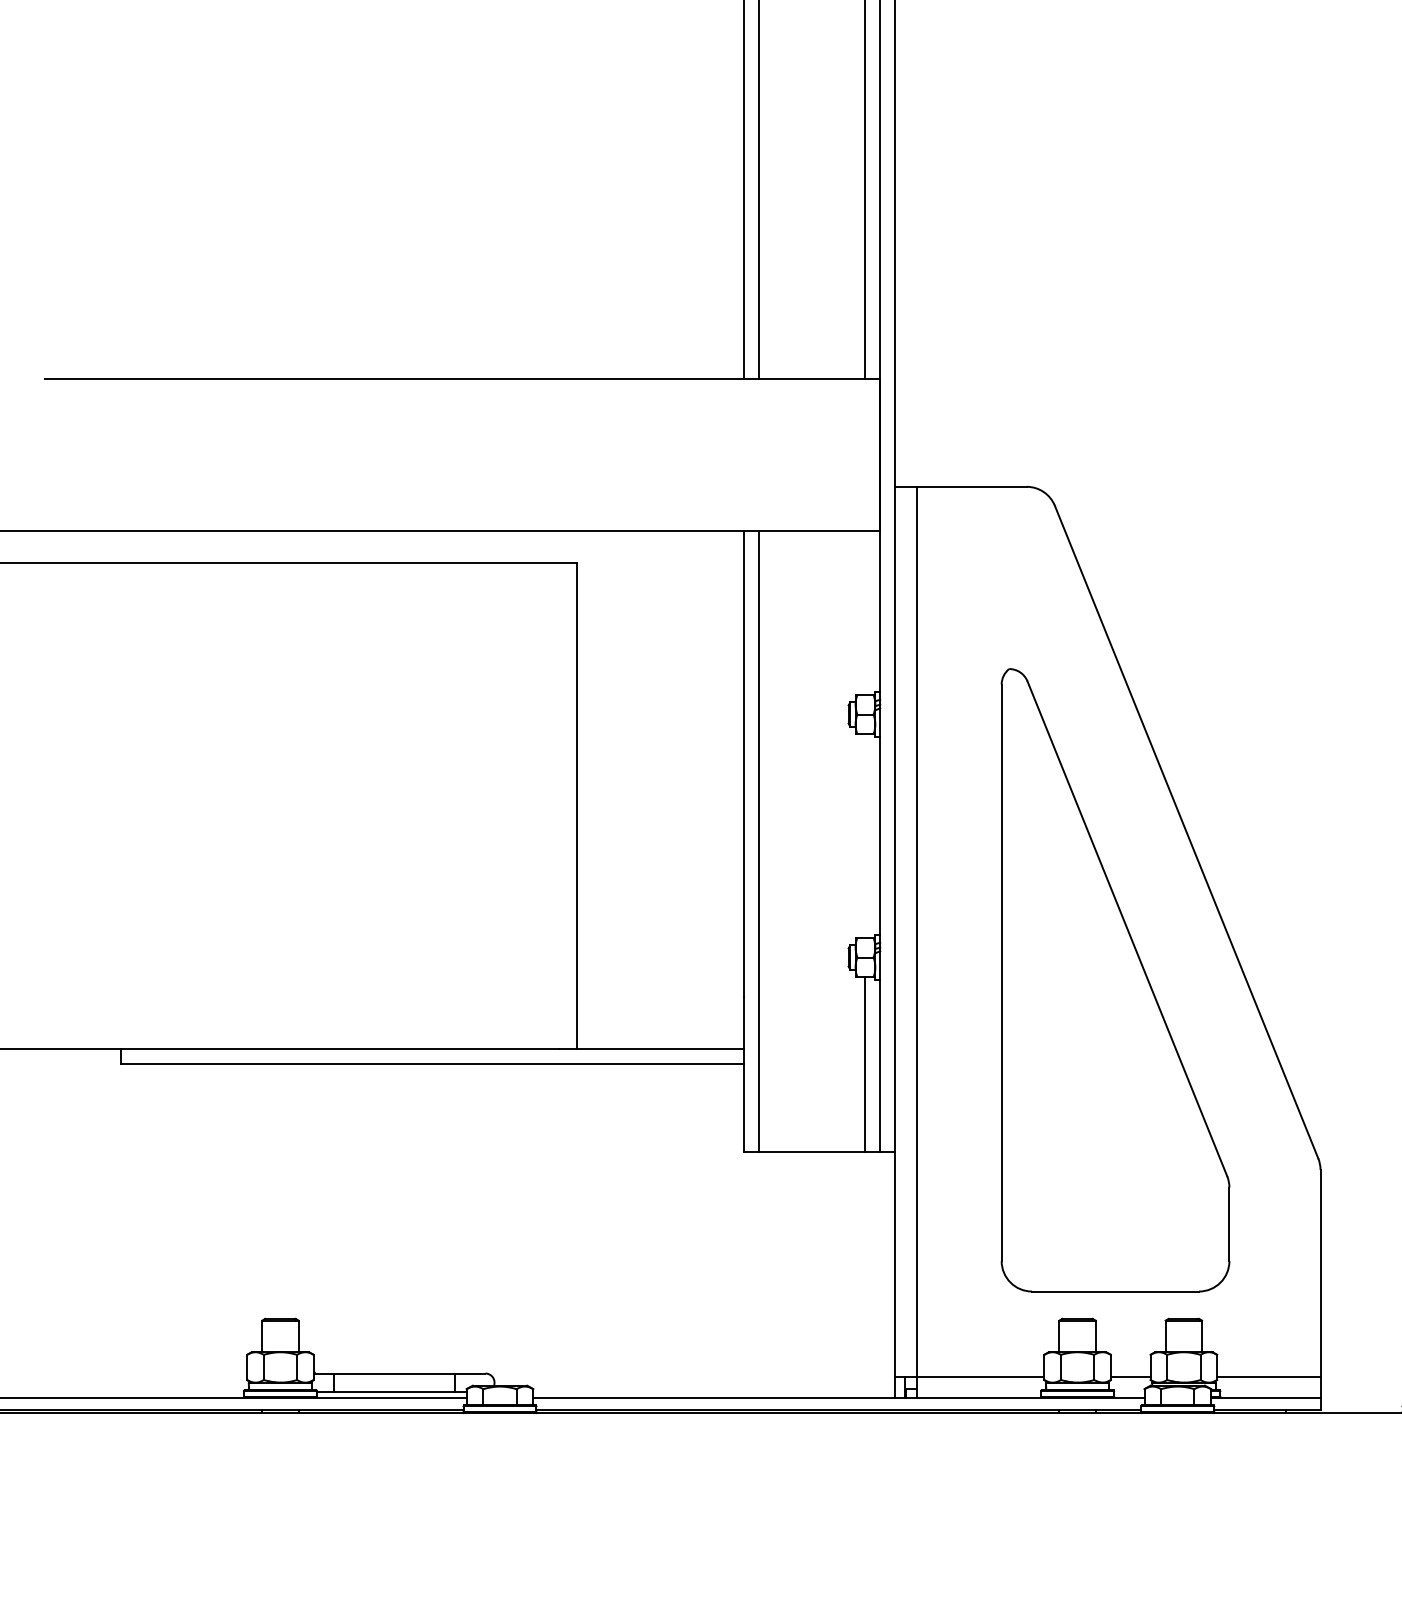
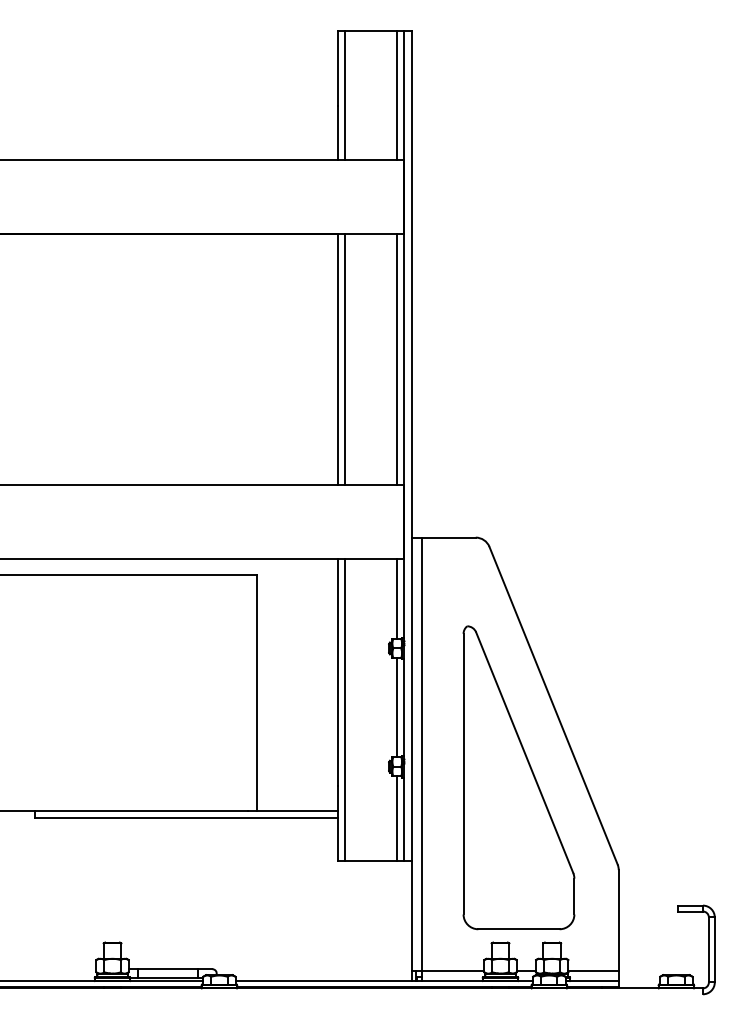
line: (865, 611) -> (397, 598), added
line: (865, 835) -> (397, 707), added

